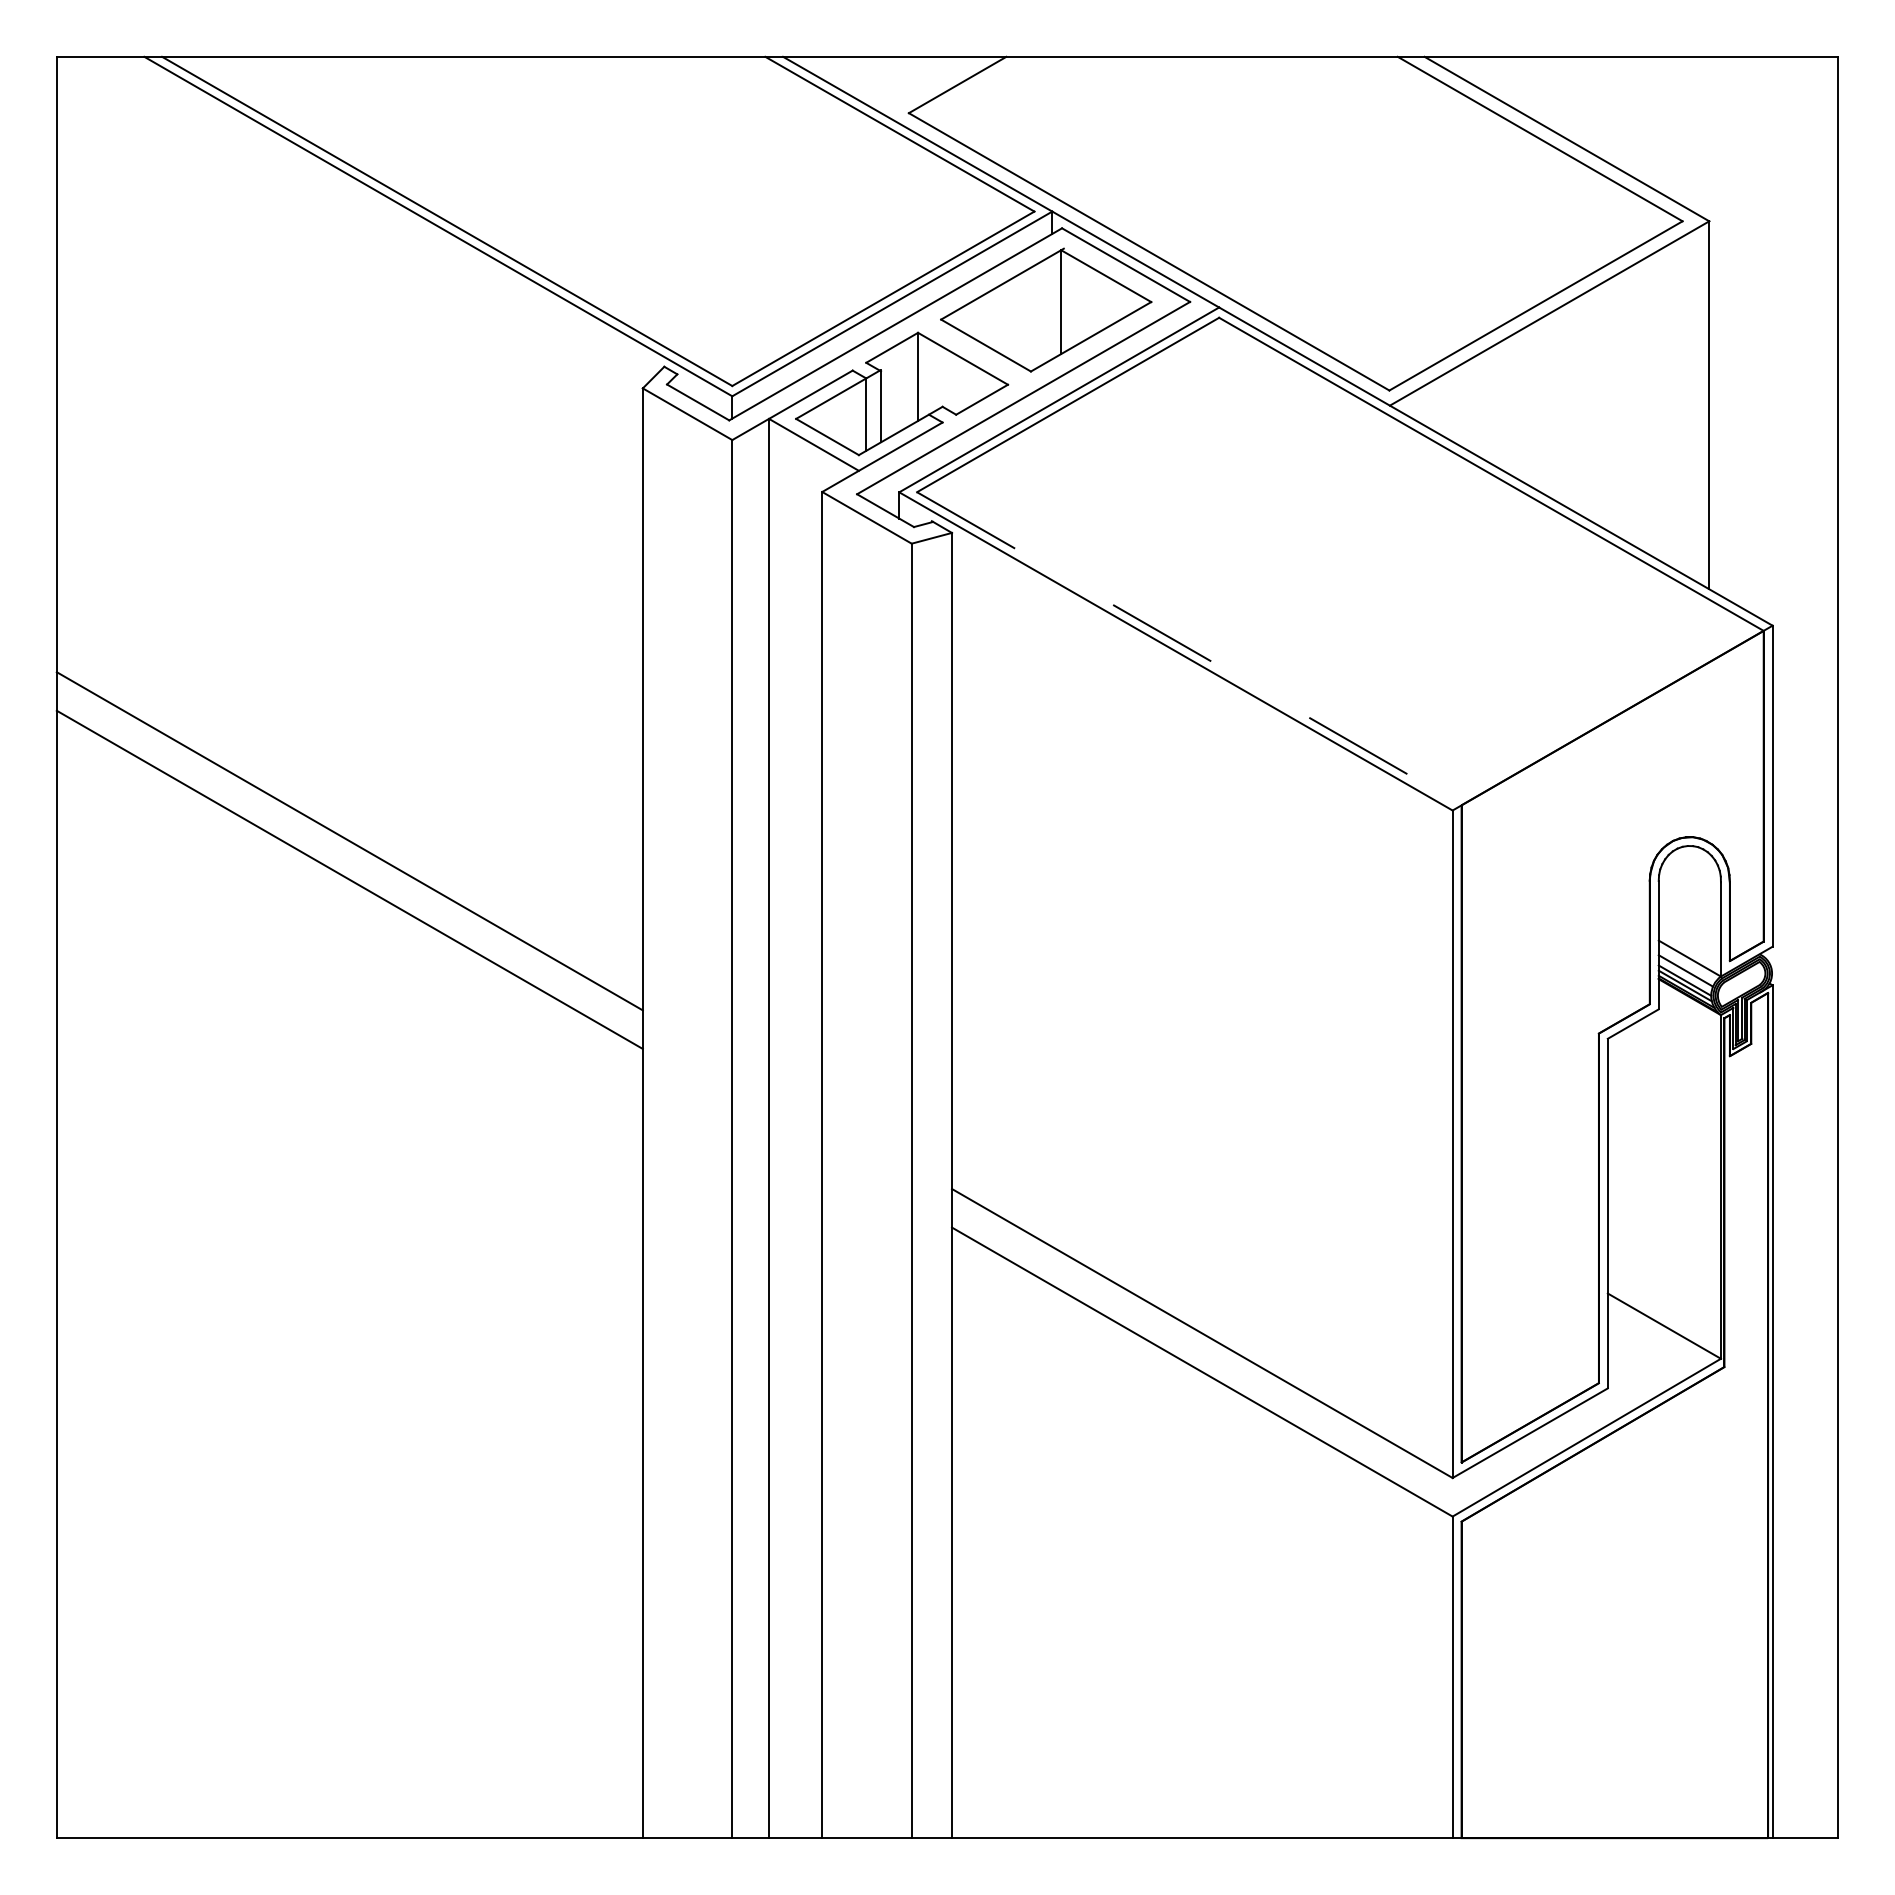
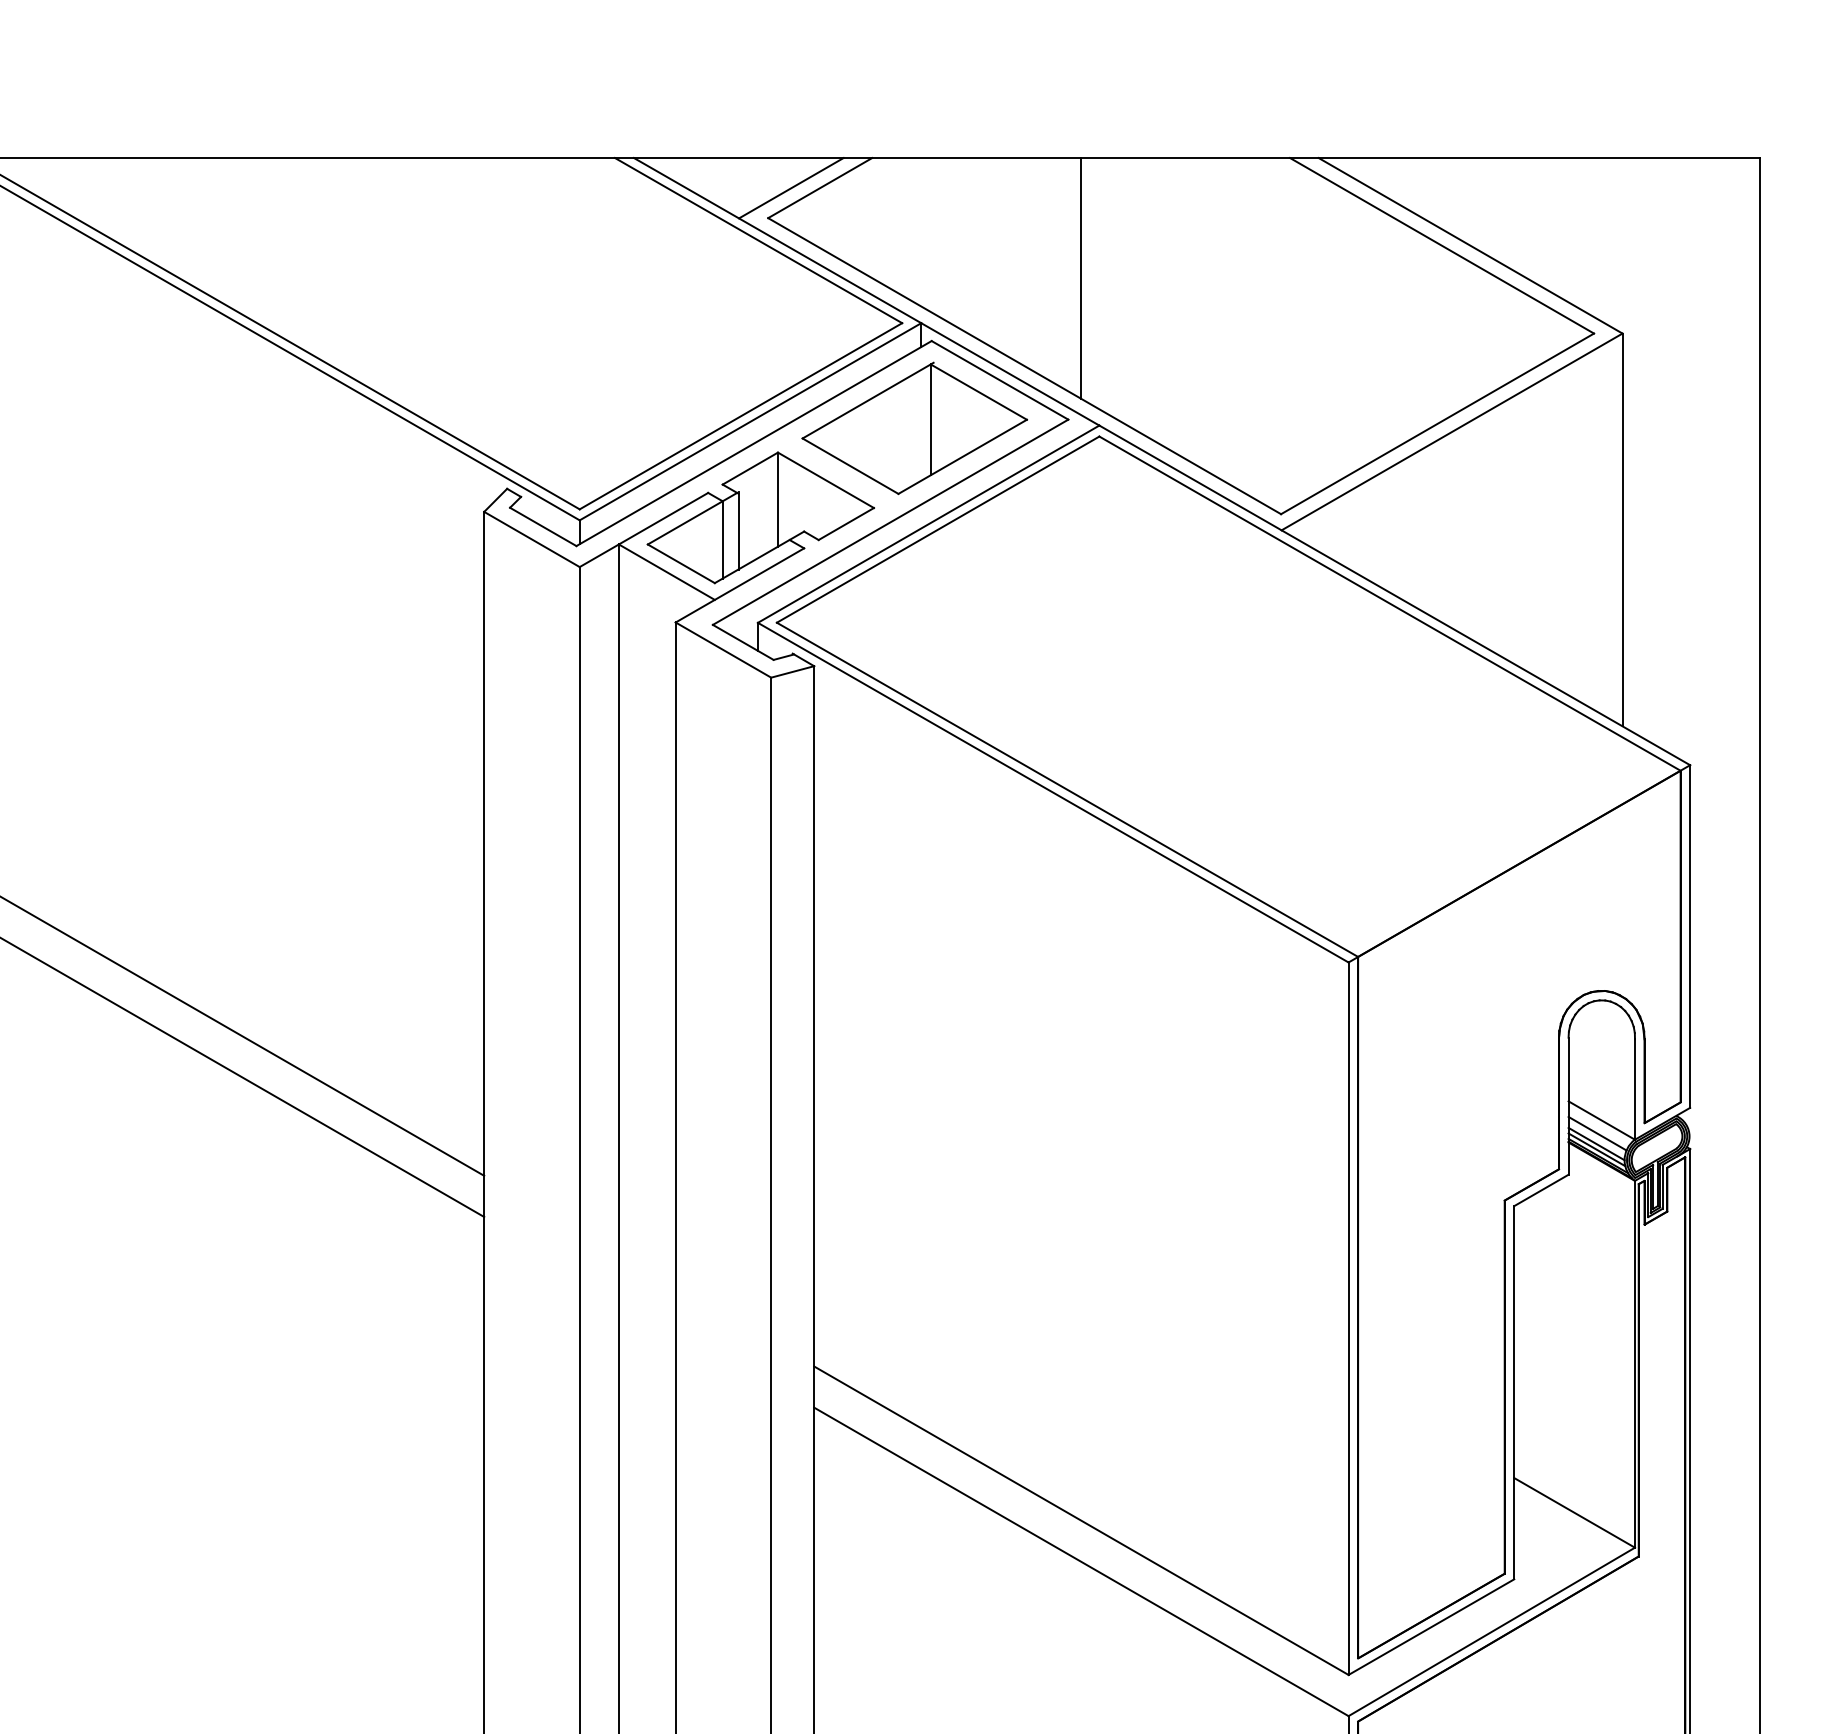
line: (930, 84) -> (791, 187), added
line: (1202, 169) -> (1081, 278), added
line: (1189, 649) -> (1067, 790), dashed -> solid

